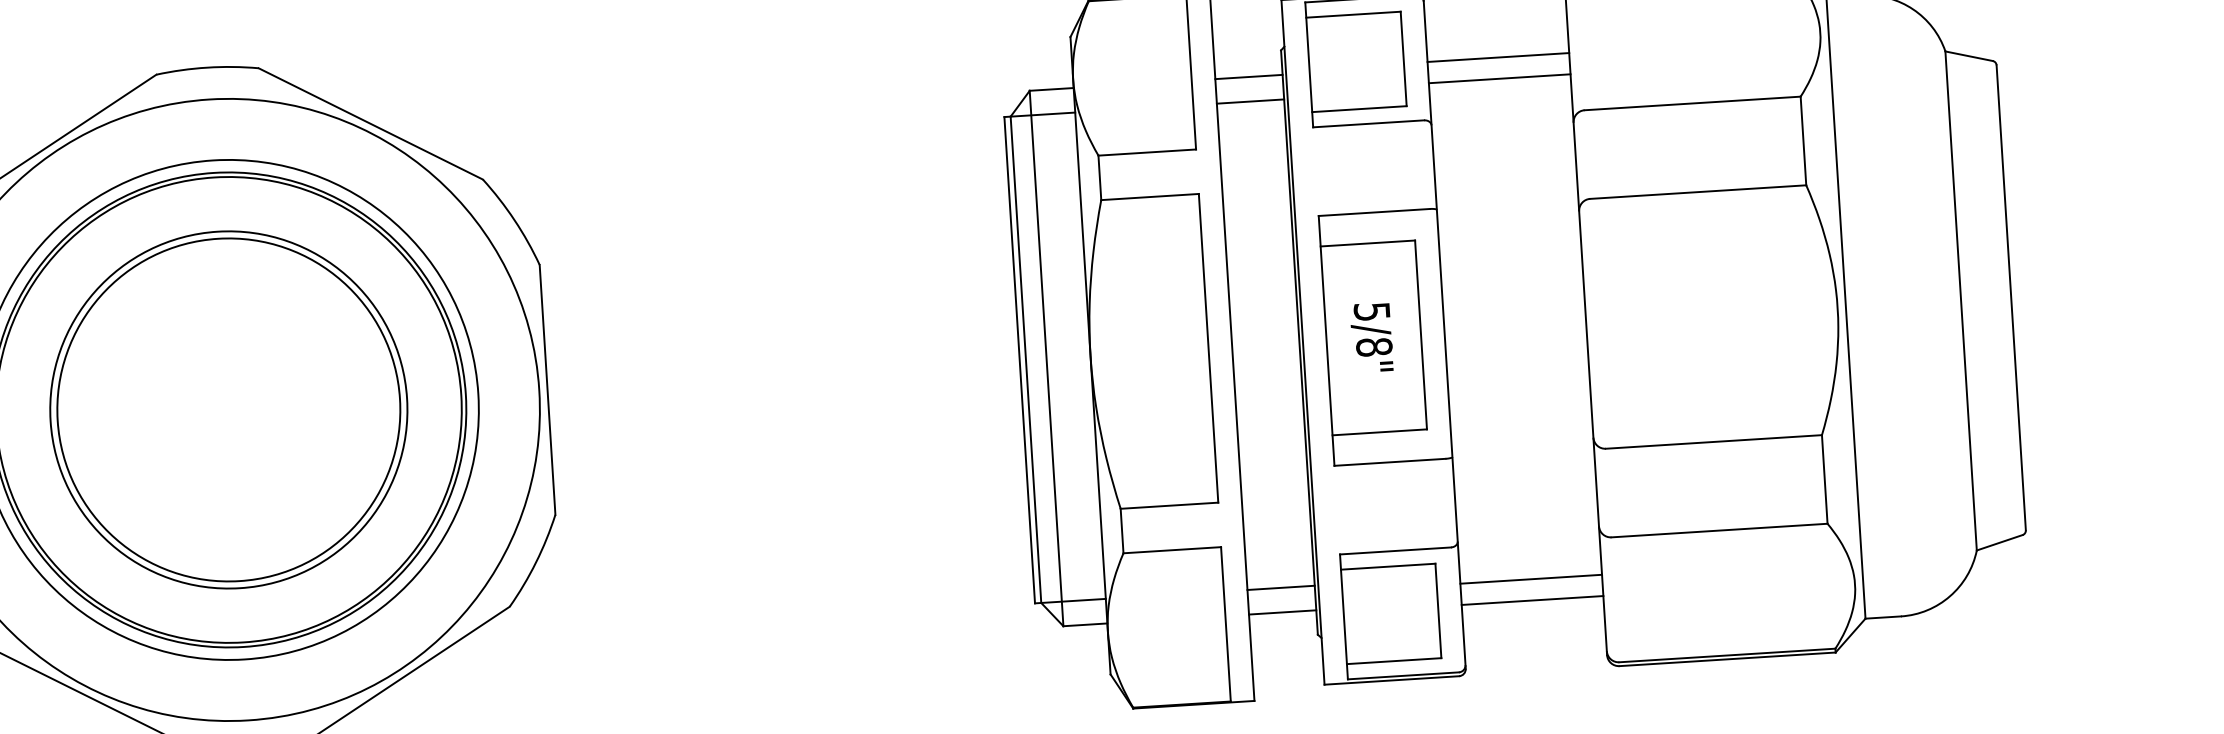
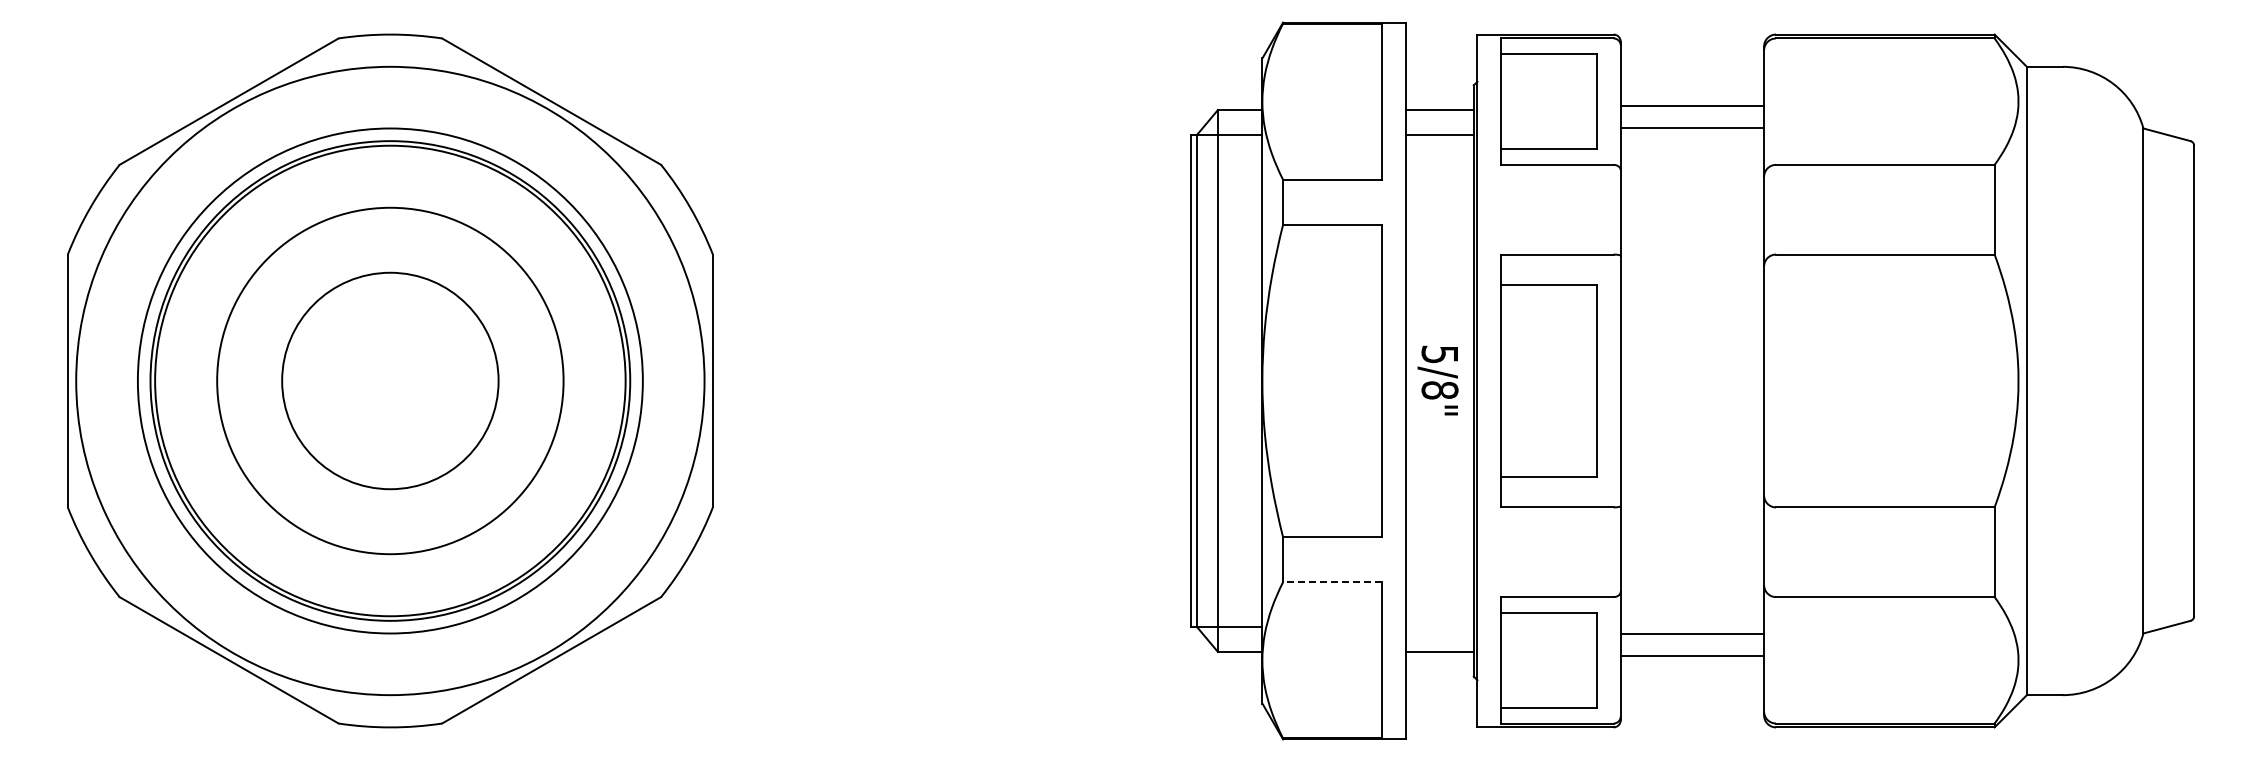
text: (1371, 337) -> (1437, 380), moved
circle: (228, 409) -> (390, 380), size x0.6
line: (1171, 550) -> (1331, 582), solid -> dashed
line: (1280, 588) -> (1439, 627), removed

